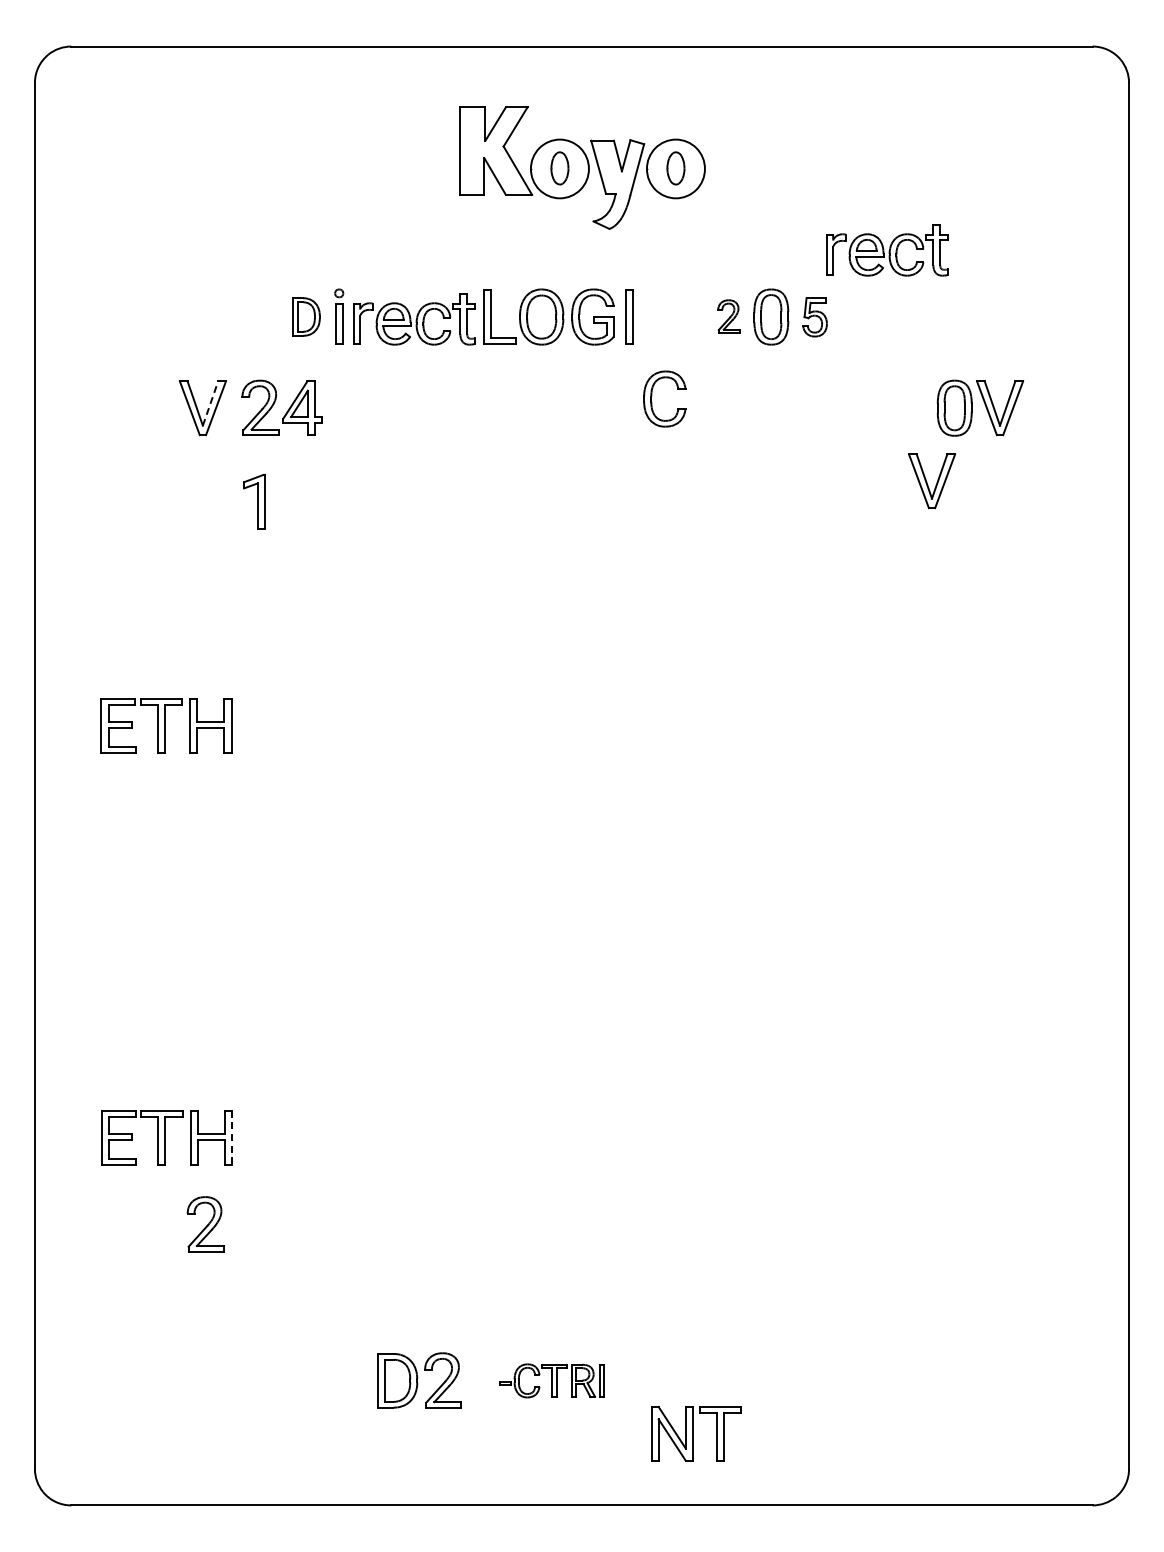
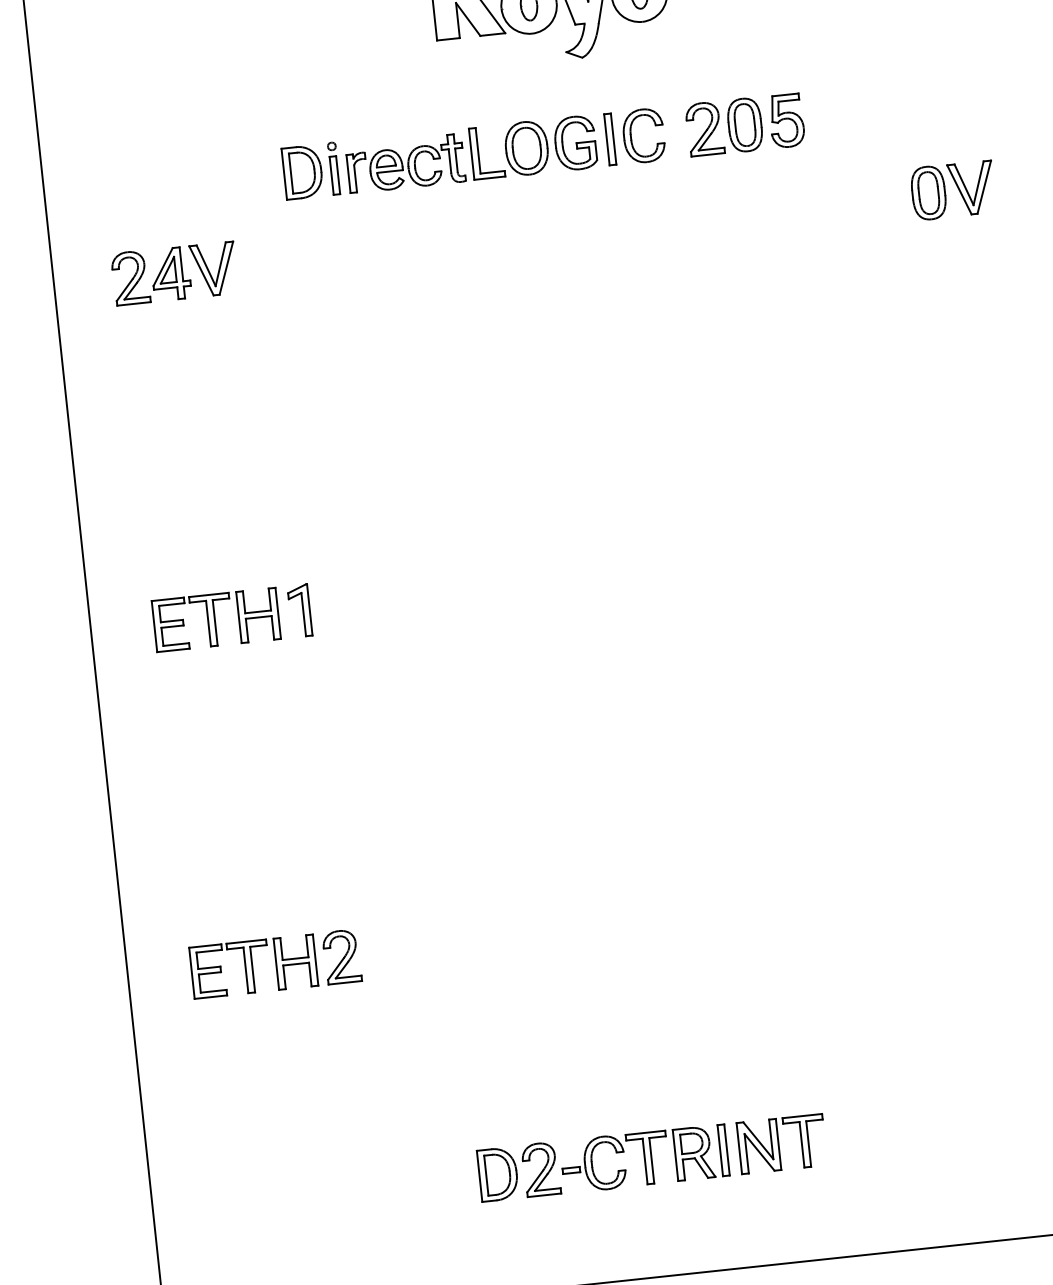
part: (887, 250) -> (848, 49), removed
part: (306, 316) -> (303, 171), size x1.43
part: (728, 316) -> (704, 128), size x1.67
part: (814, 317) -> (786, 121), size x1.43
part: (652, 396) -> (631, 134), moved
line: (210, 403) -> (220, 264), dashed -> solid
part: (286, 411) -> (155, 278), moved
part: (931, 481) -> (914, 265), removed
part: (254, 501) -> (299, 610), moved
part: (166, 725) -> (216, 619), moved
line: (231, 1137) -> (315, 959), dashed -> solid
part: (205, 1224) -> (341, 957), moved
part: (552, 1380) -> (645, 1158), size x1.67
part: (696, 1433) -> (782, 1143), moved

